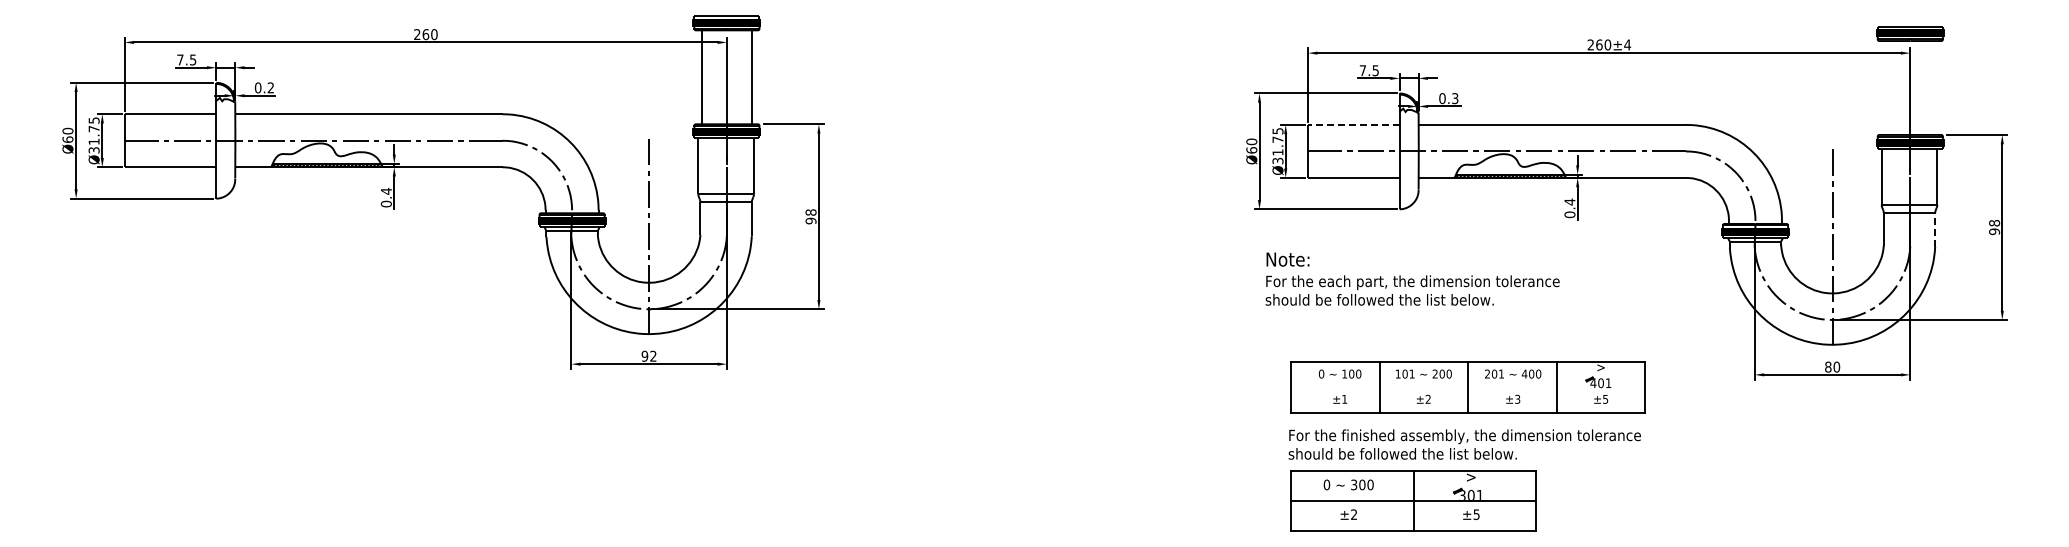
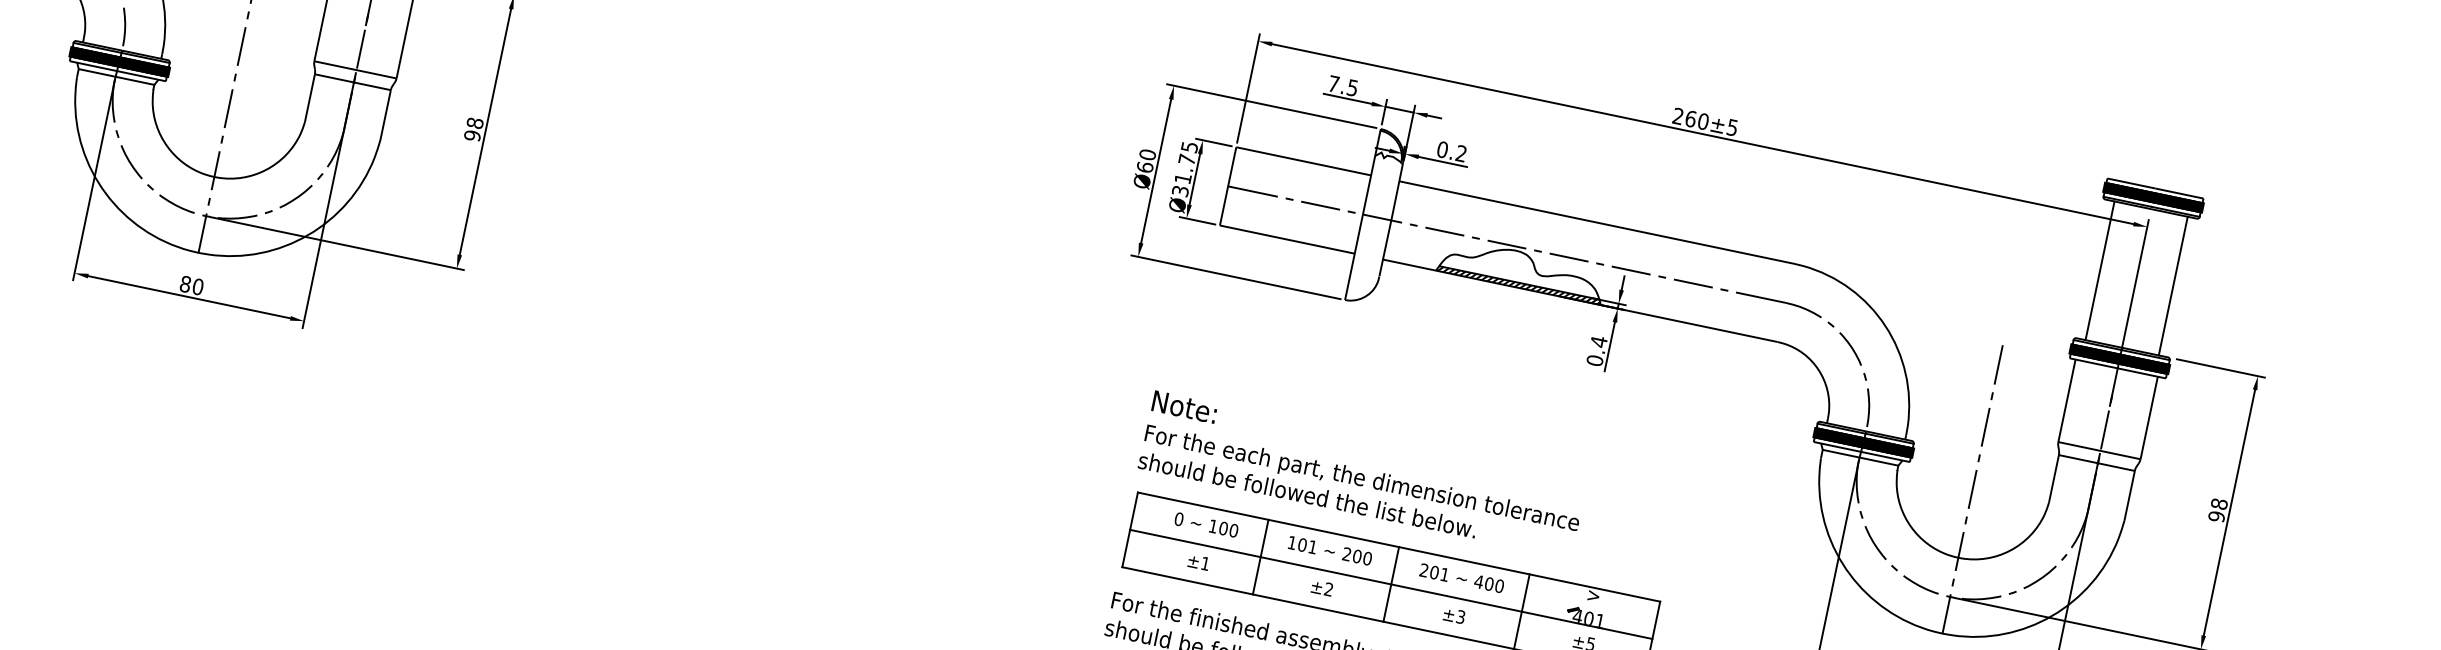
text: (1627, 44) -> (1732, 126), 260±4 -> 260±5
line: (1885, 87) -> (2100, 270), added
line: (1935, 87) -> (2173, 285), added
text: (1455, 98) -> (1461, 153), 0.3 -> 0.2
line: (1353, 124) -> (1303, 160), dashed -> solid
line: (1935, 230) -> (2129, 496), dashed -> solid
text: (1412, 278) -> (1362, 473), moved
text: (648, 355) -> (191, 284), 92 -> 80
line: (1467, 387) -> (1390, 584), added

